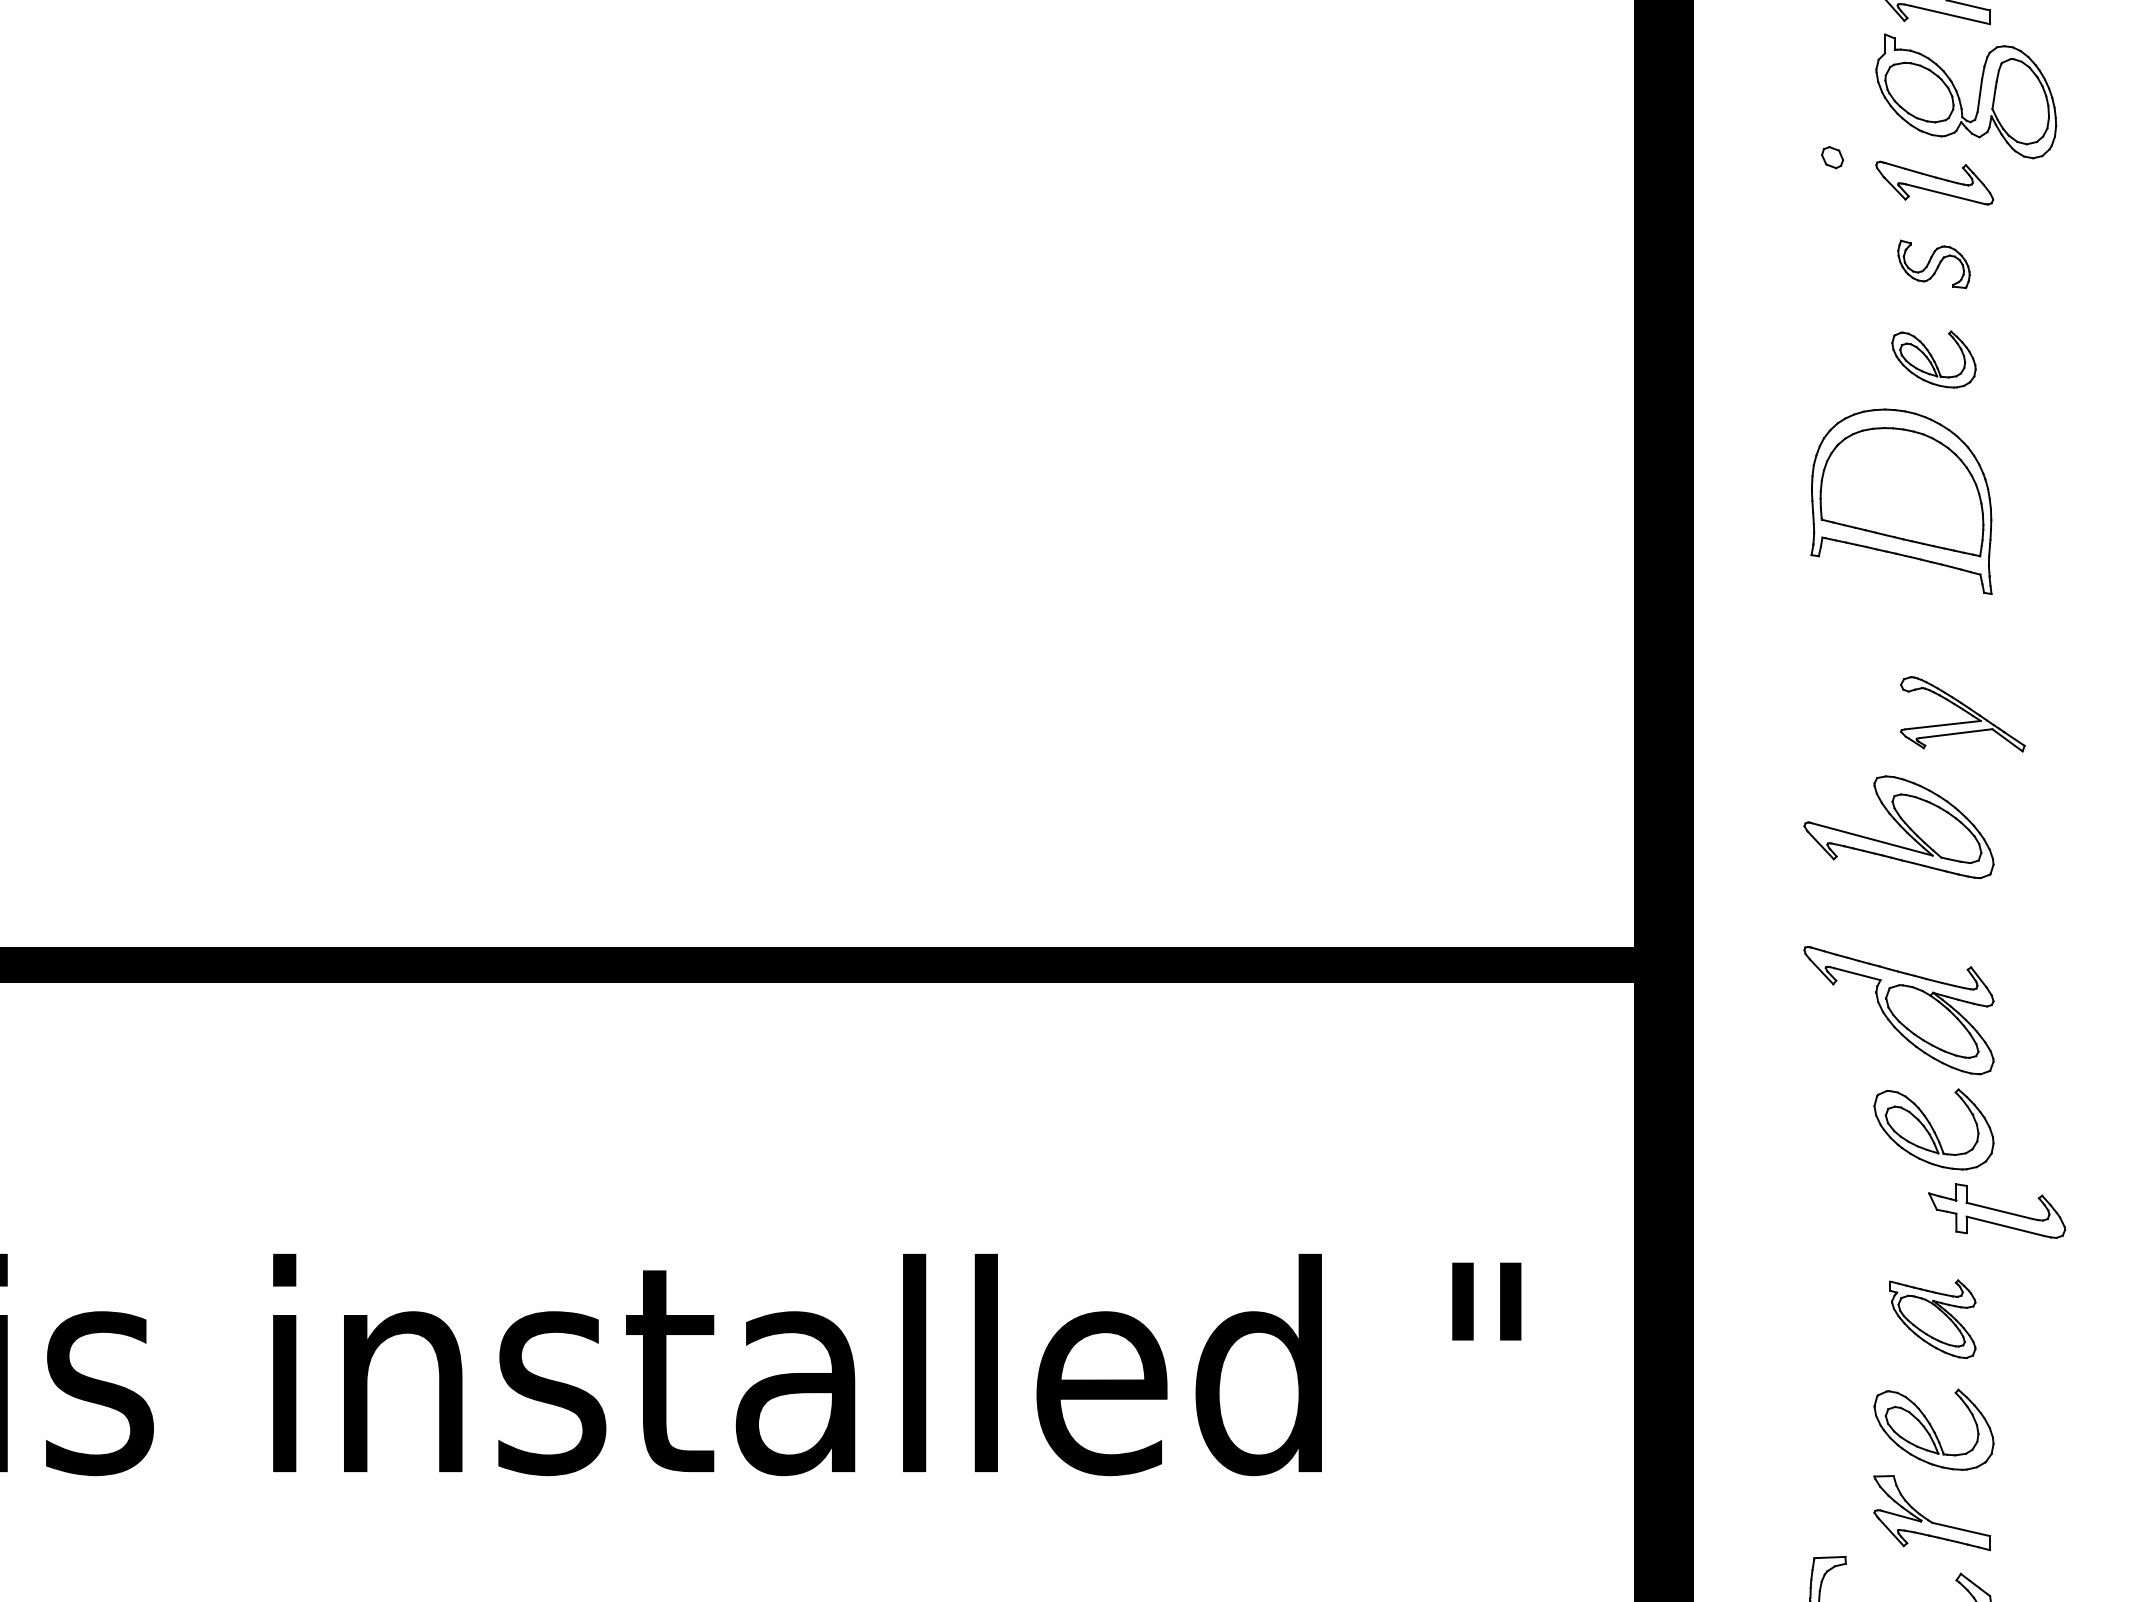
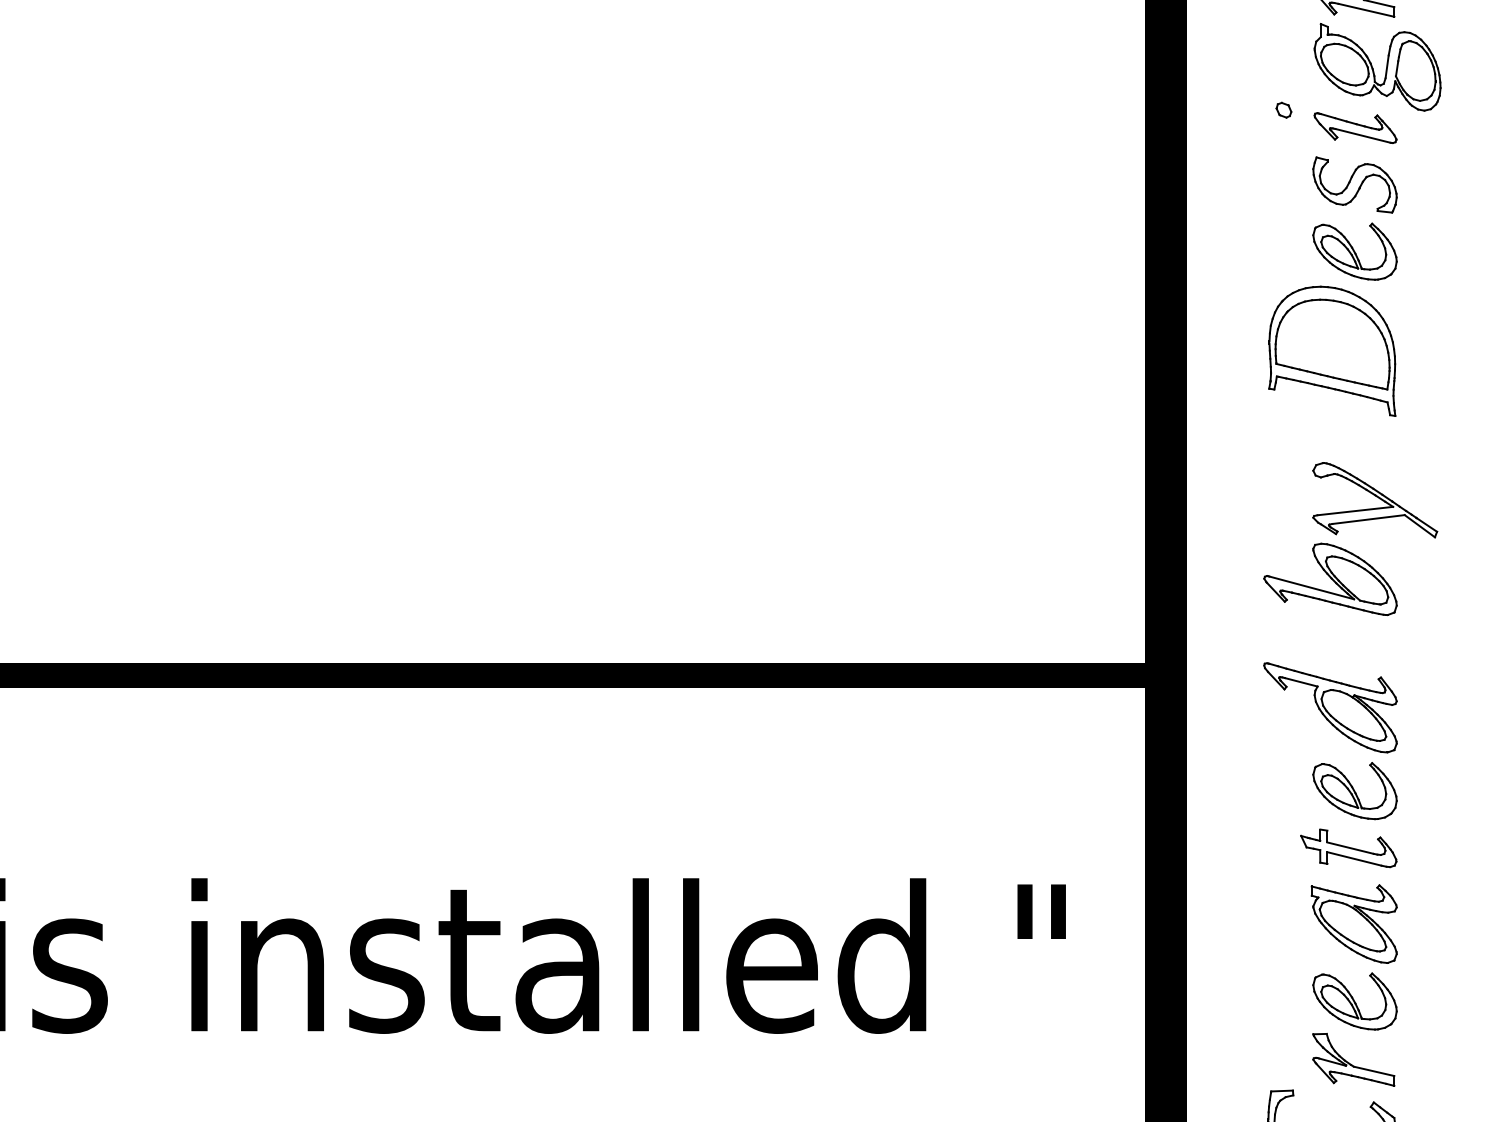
part: (1933, 264) -> (1354, 185), size x1.67
part: (1933, 359) -> (1354, 251), size x1.43
part: (1962, 714) -> (1374, 500), size x1.43
part: (1997, 1210) -> (1349, 847), moved
part: (1932, 1318) -> (1353, 923), size x1.43

